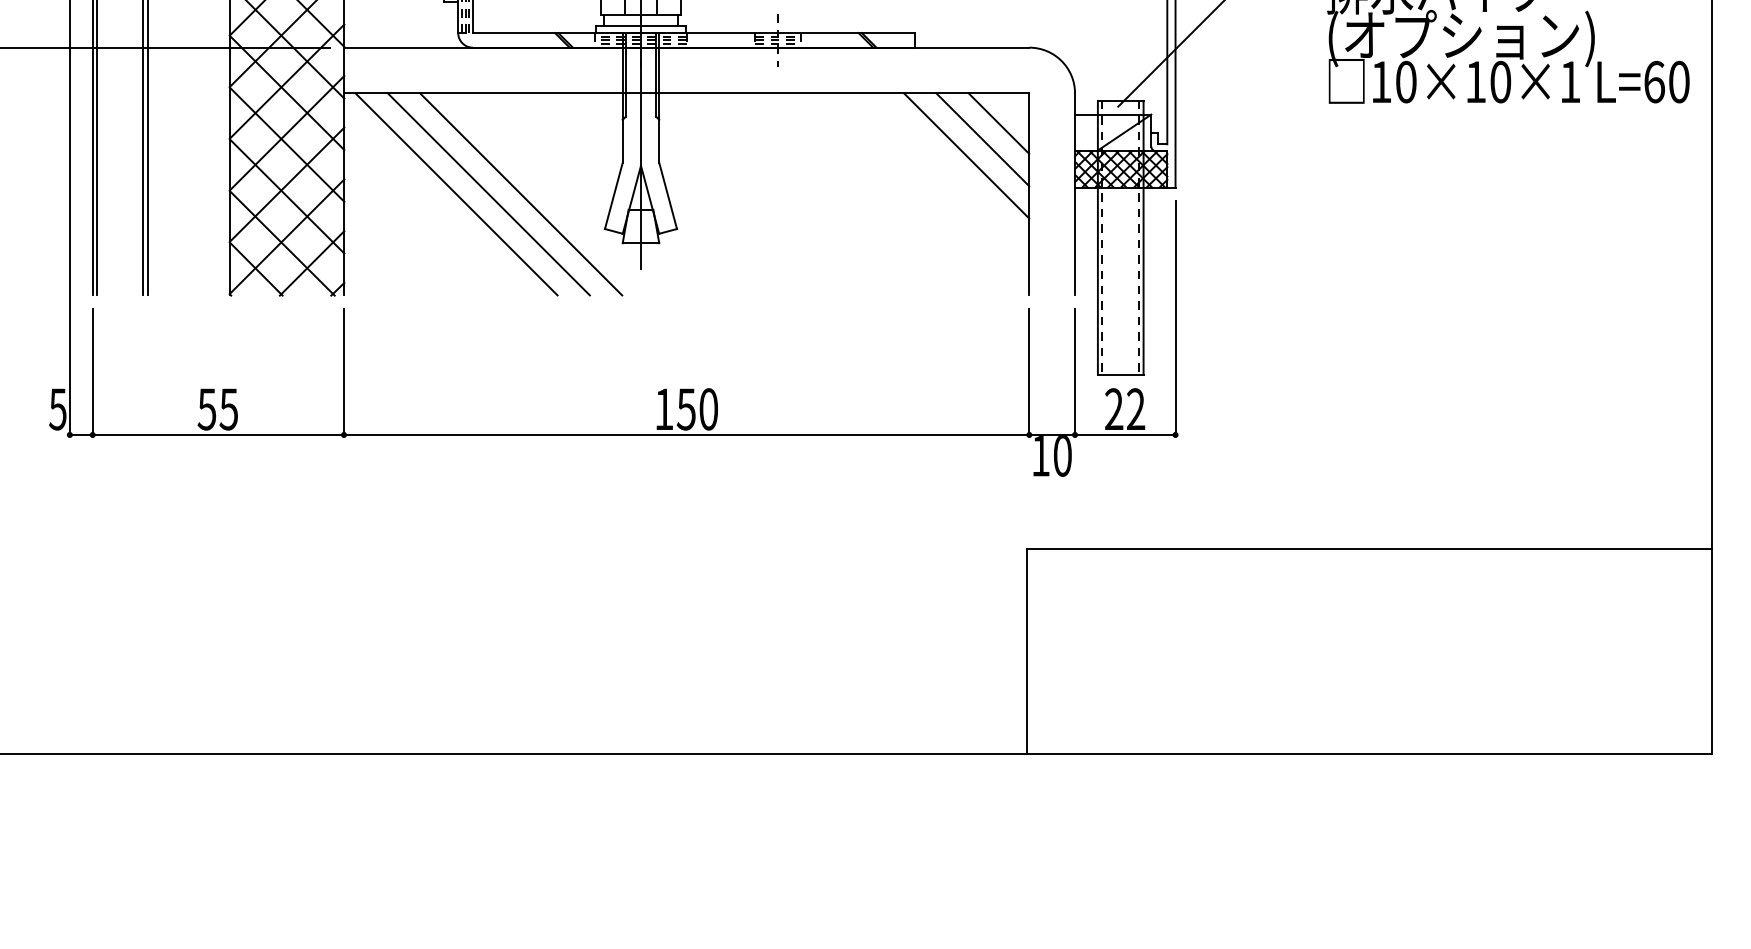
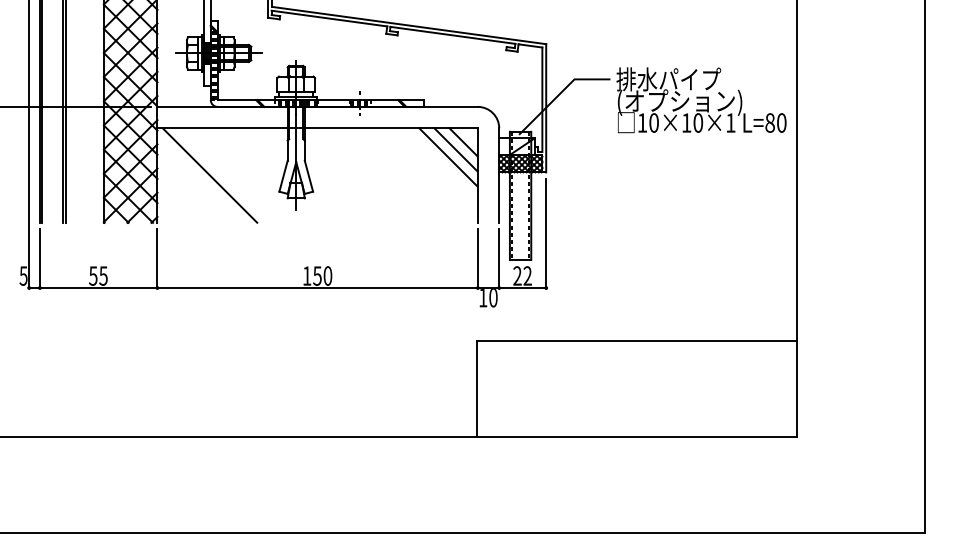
text: (1655, 81) -> (770, 122), L=60 -> L=80
line: (487, 194) -> (224, 175), removed
line: (519, 194) -> (239, 175), removed

